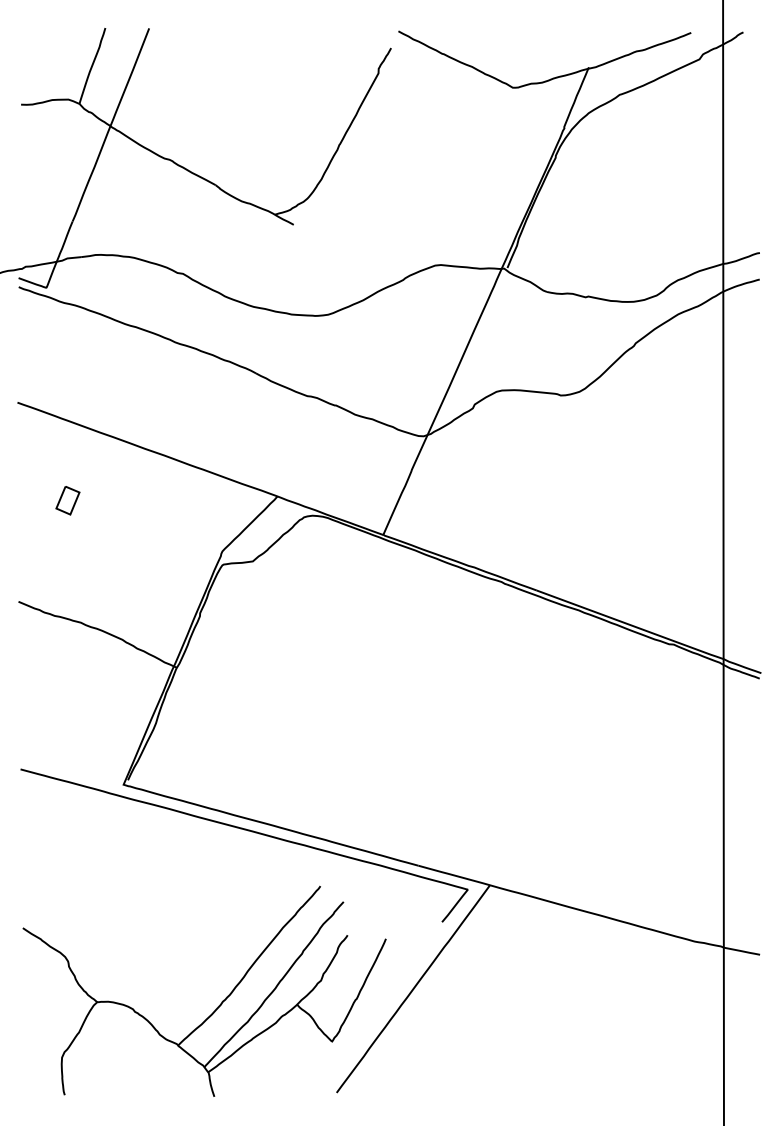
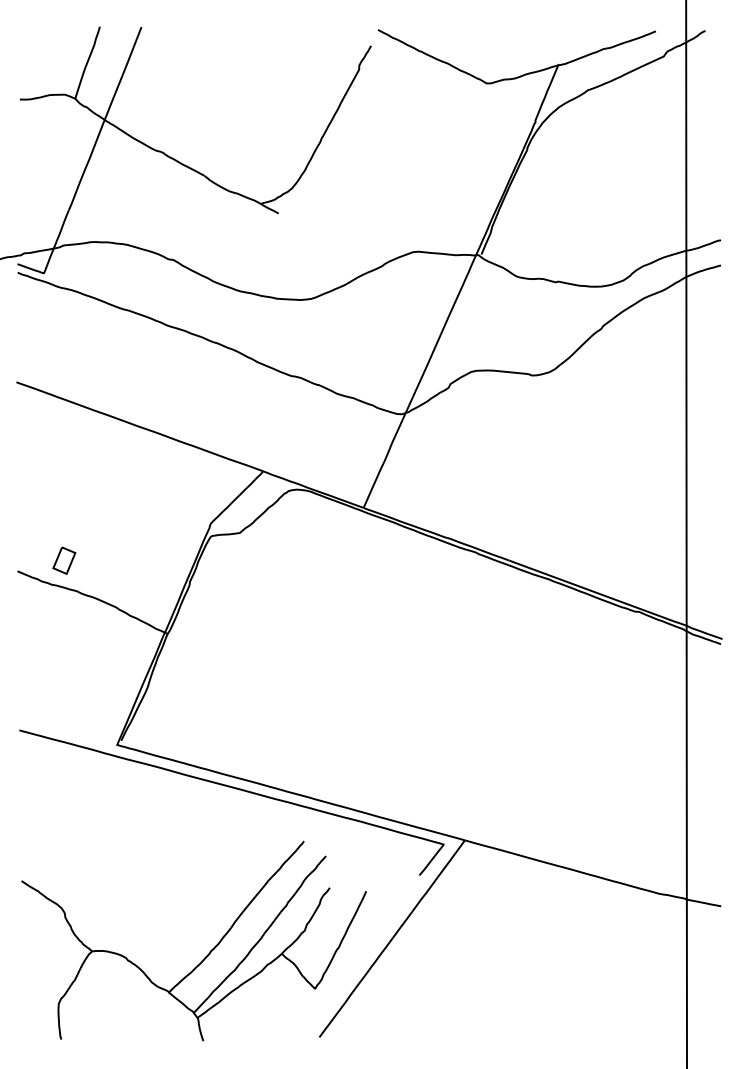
part: (67, 500) -> (63, 560), moved

